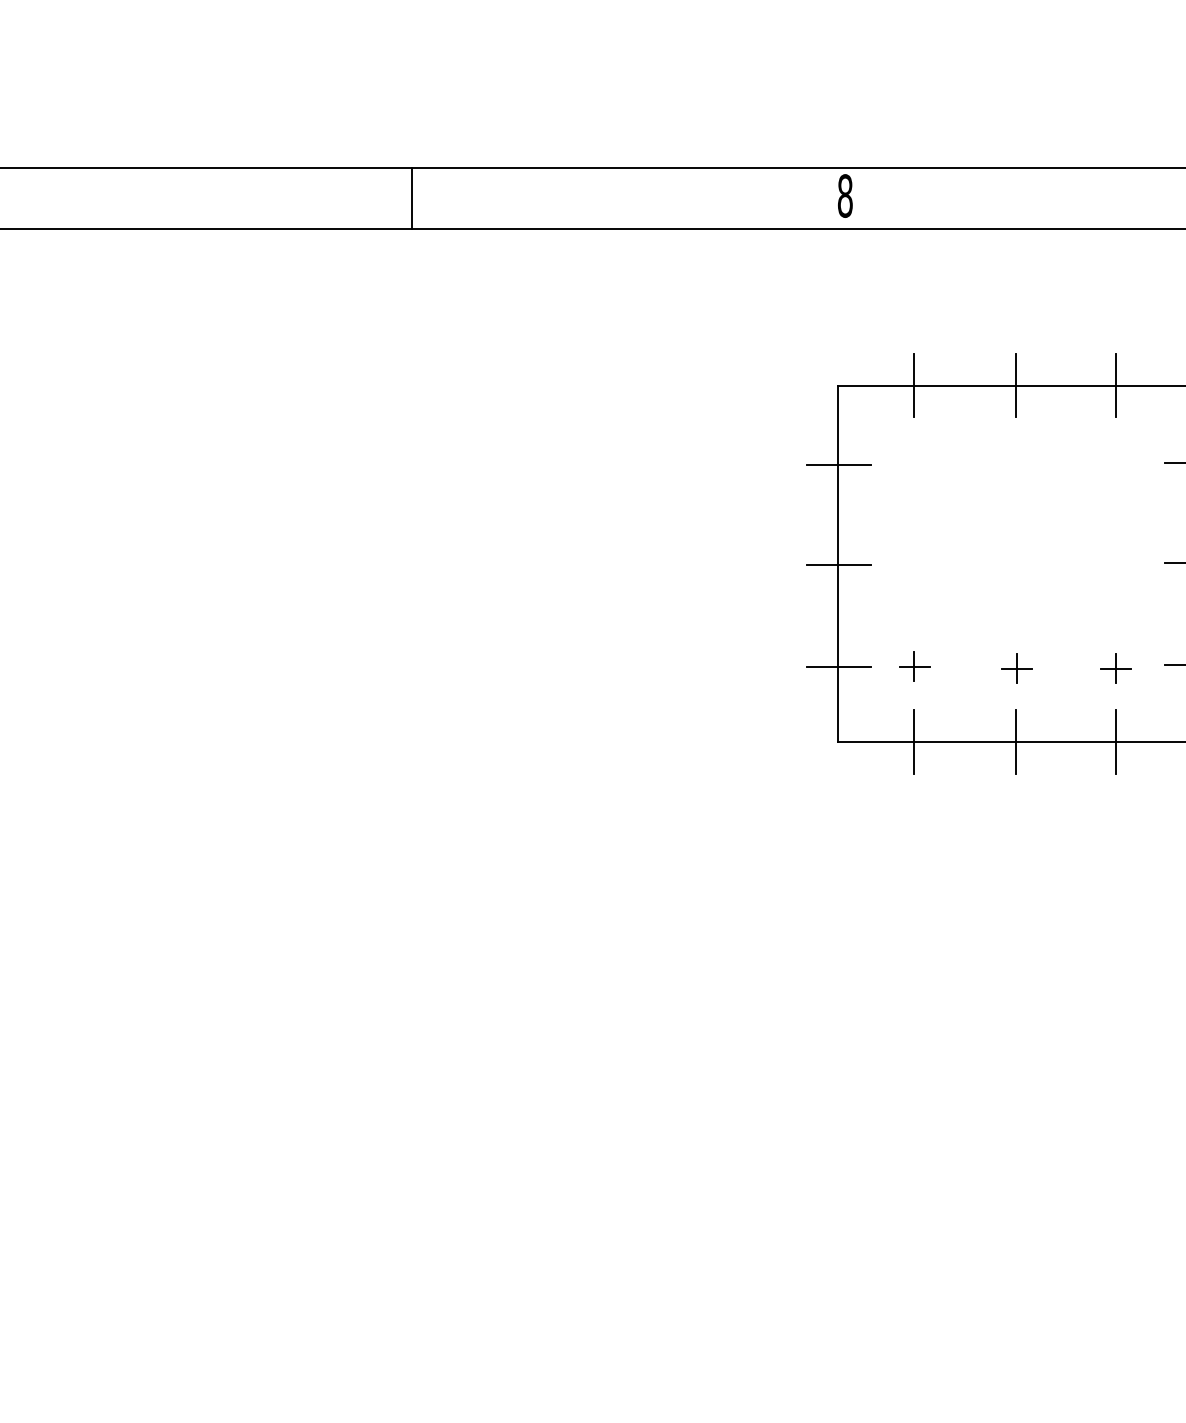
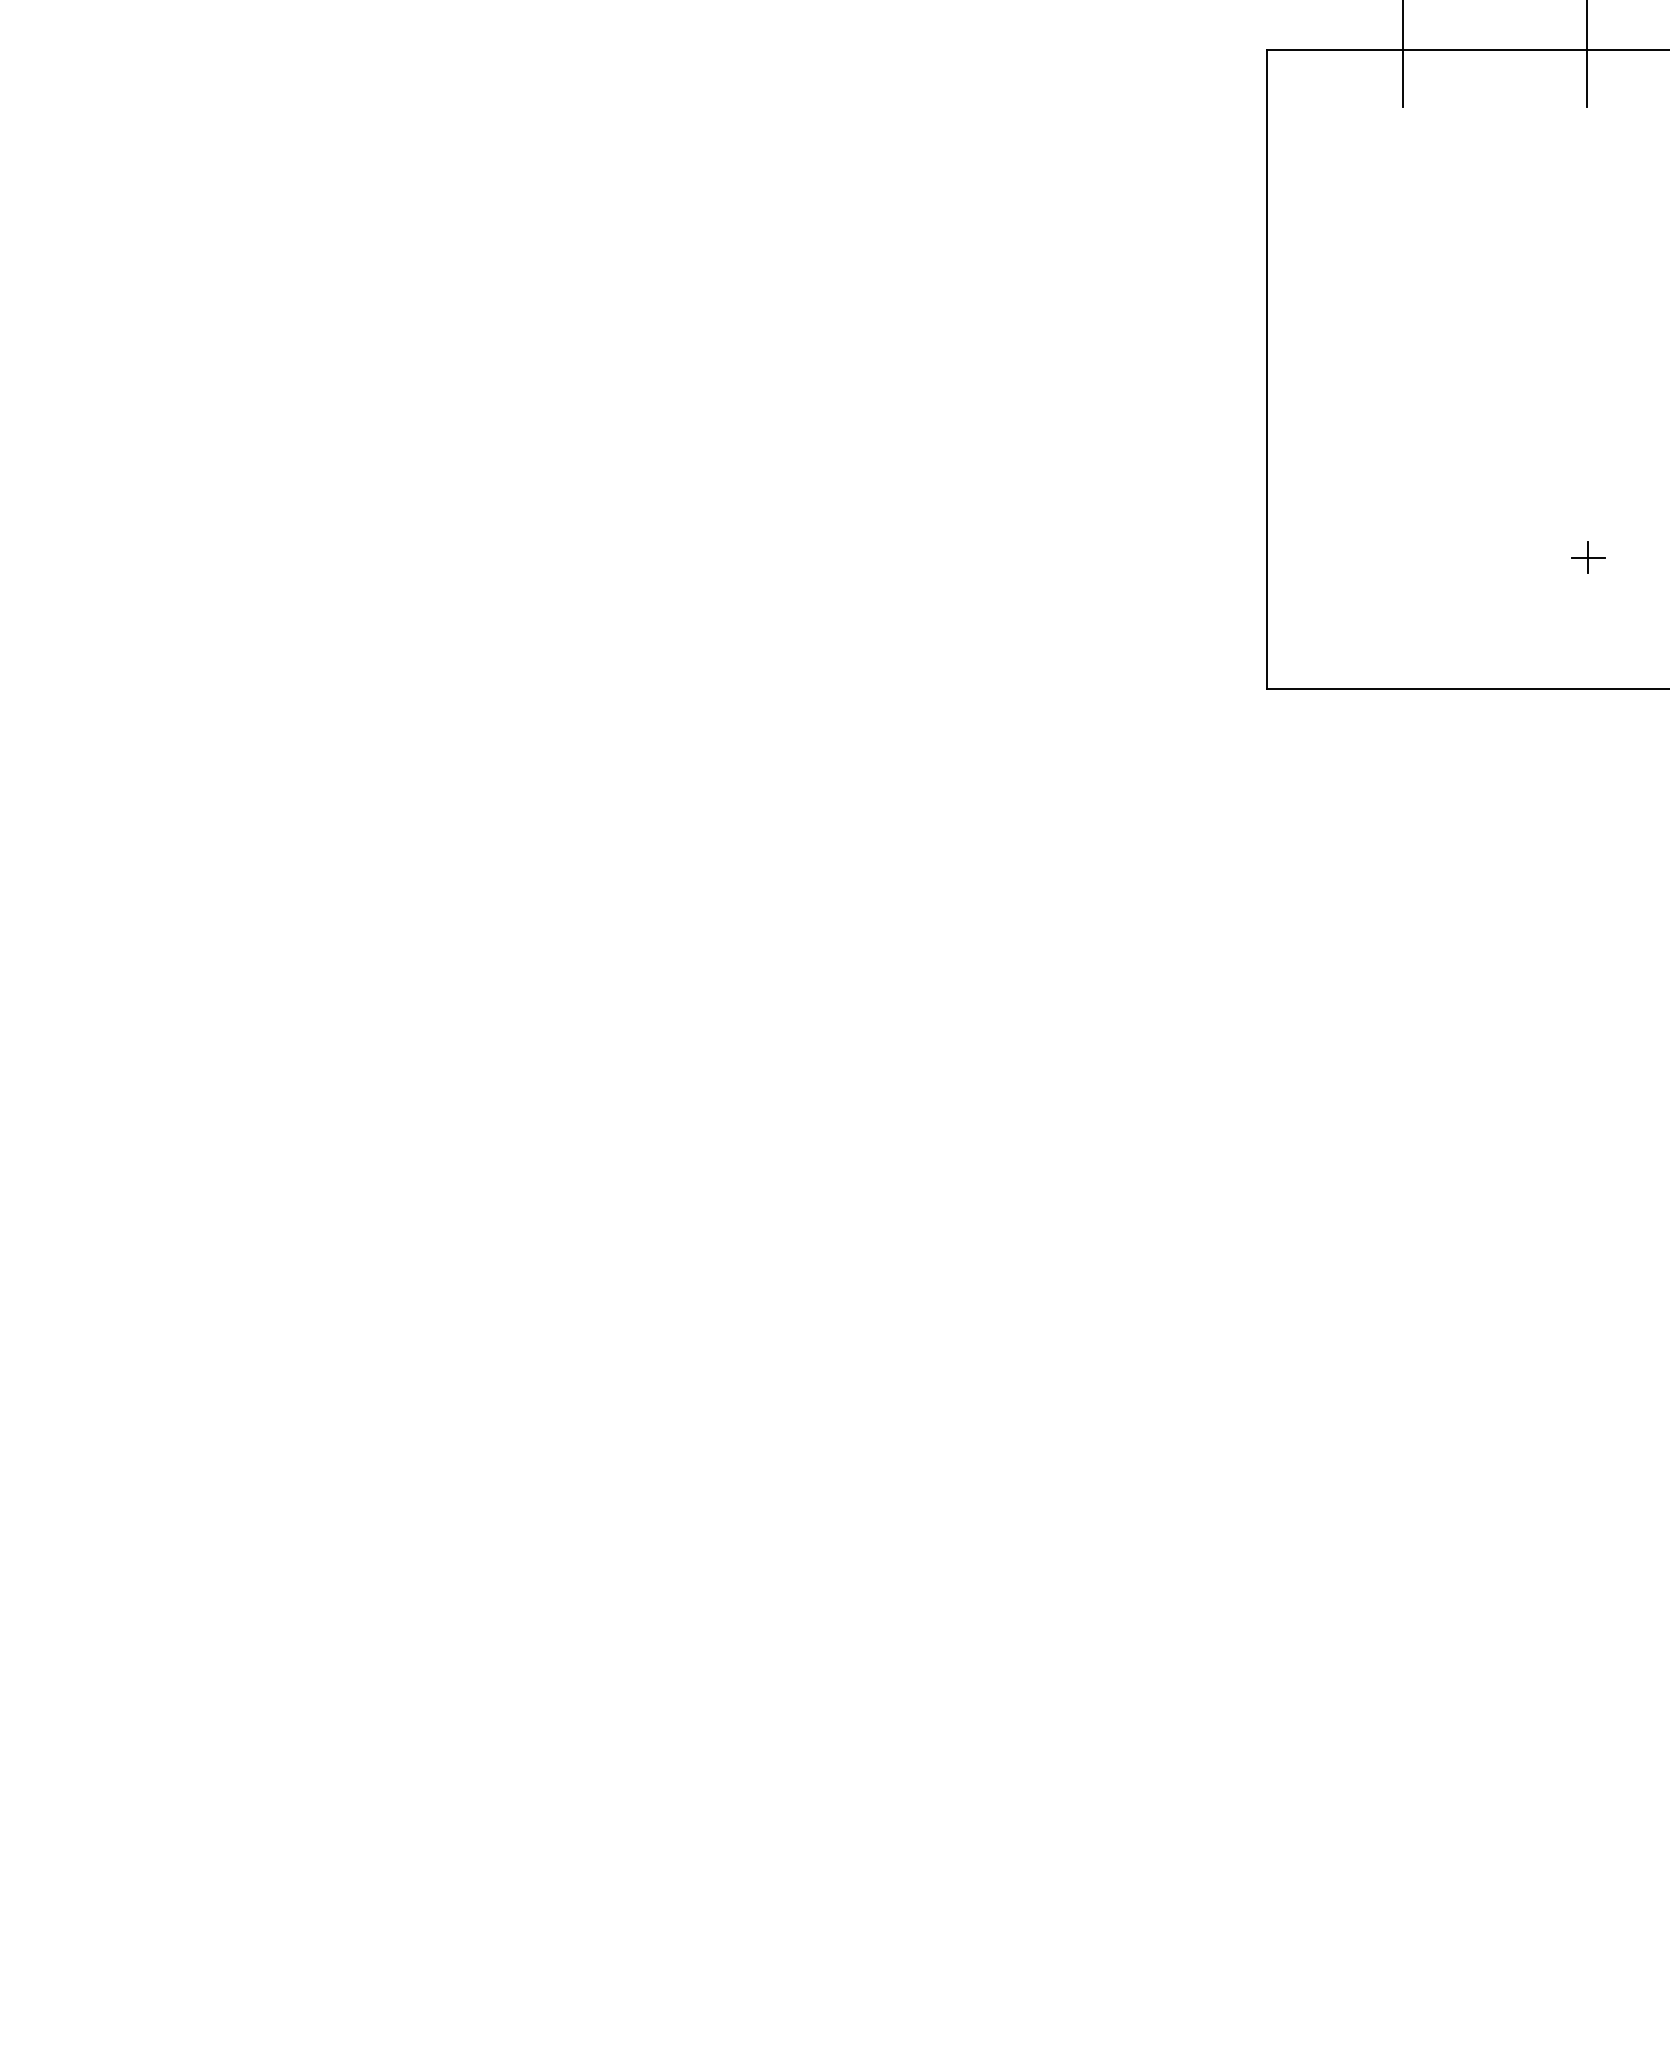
line: (838, 465) -> (1267, 192), removed
line: (838, 565) -> (1267, 372), removed
part: (914, 666) -> (1404, 553), removed
line: (838, 667) -> (1267, 555), removed
part: (1016, 668) -> (1587, 557), size x0.6
line: (913, 741) -> (1402, 688), removed
line: (1016, 741) -> (1587, 688), removed

